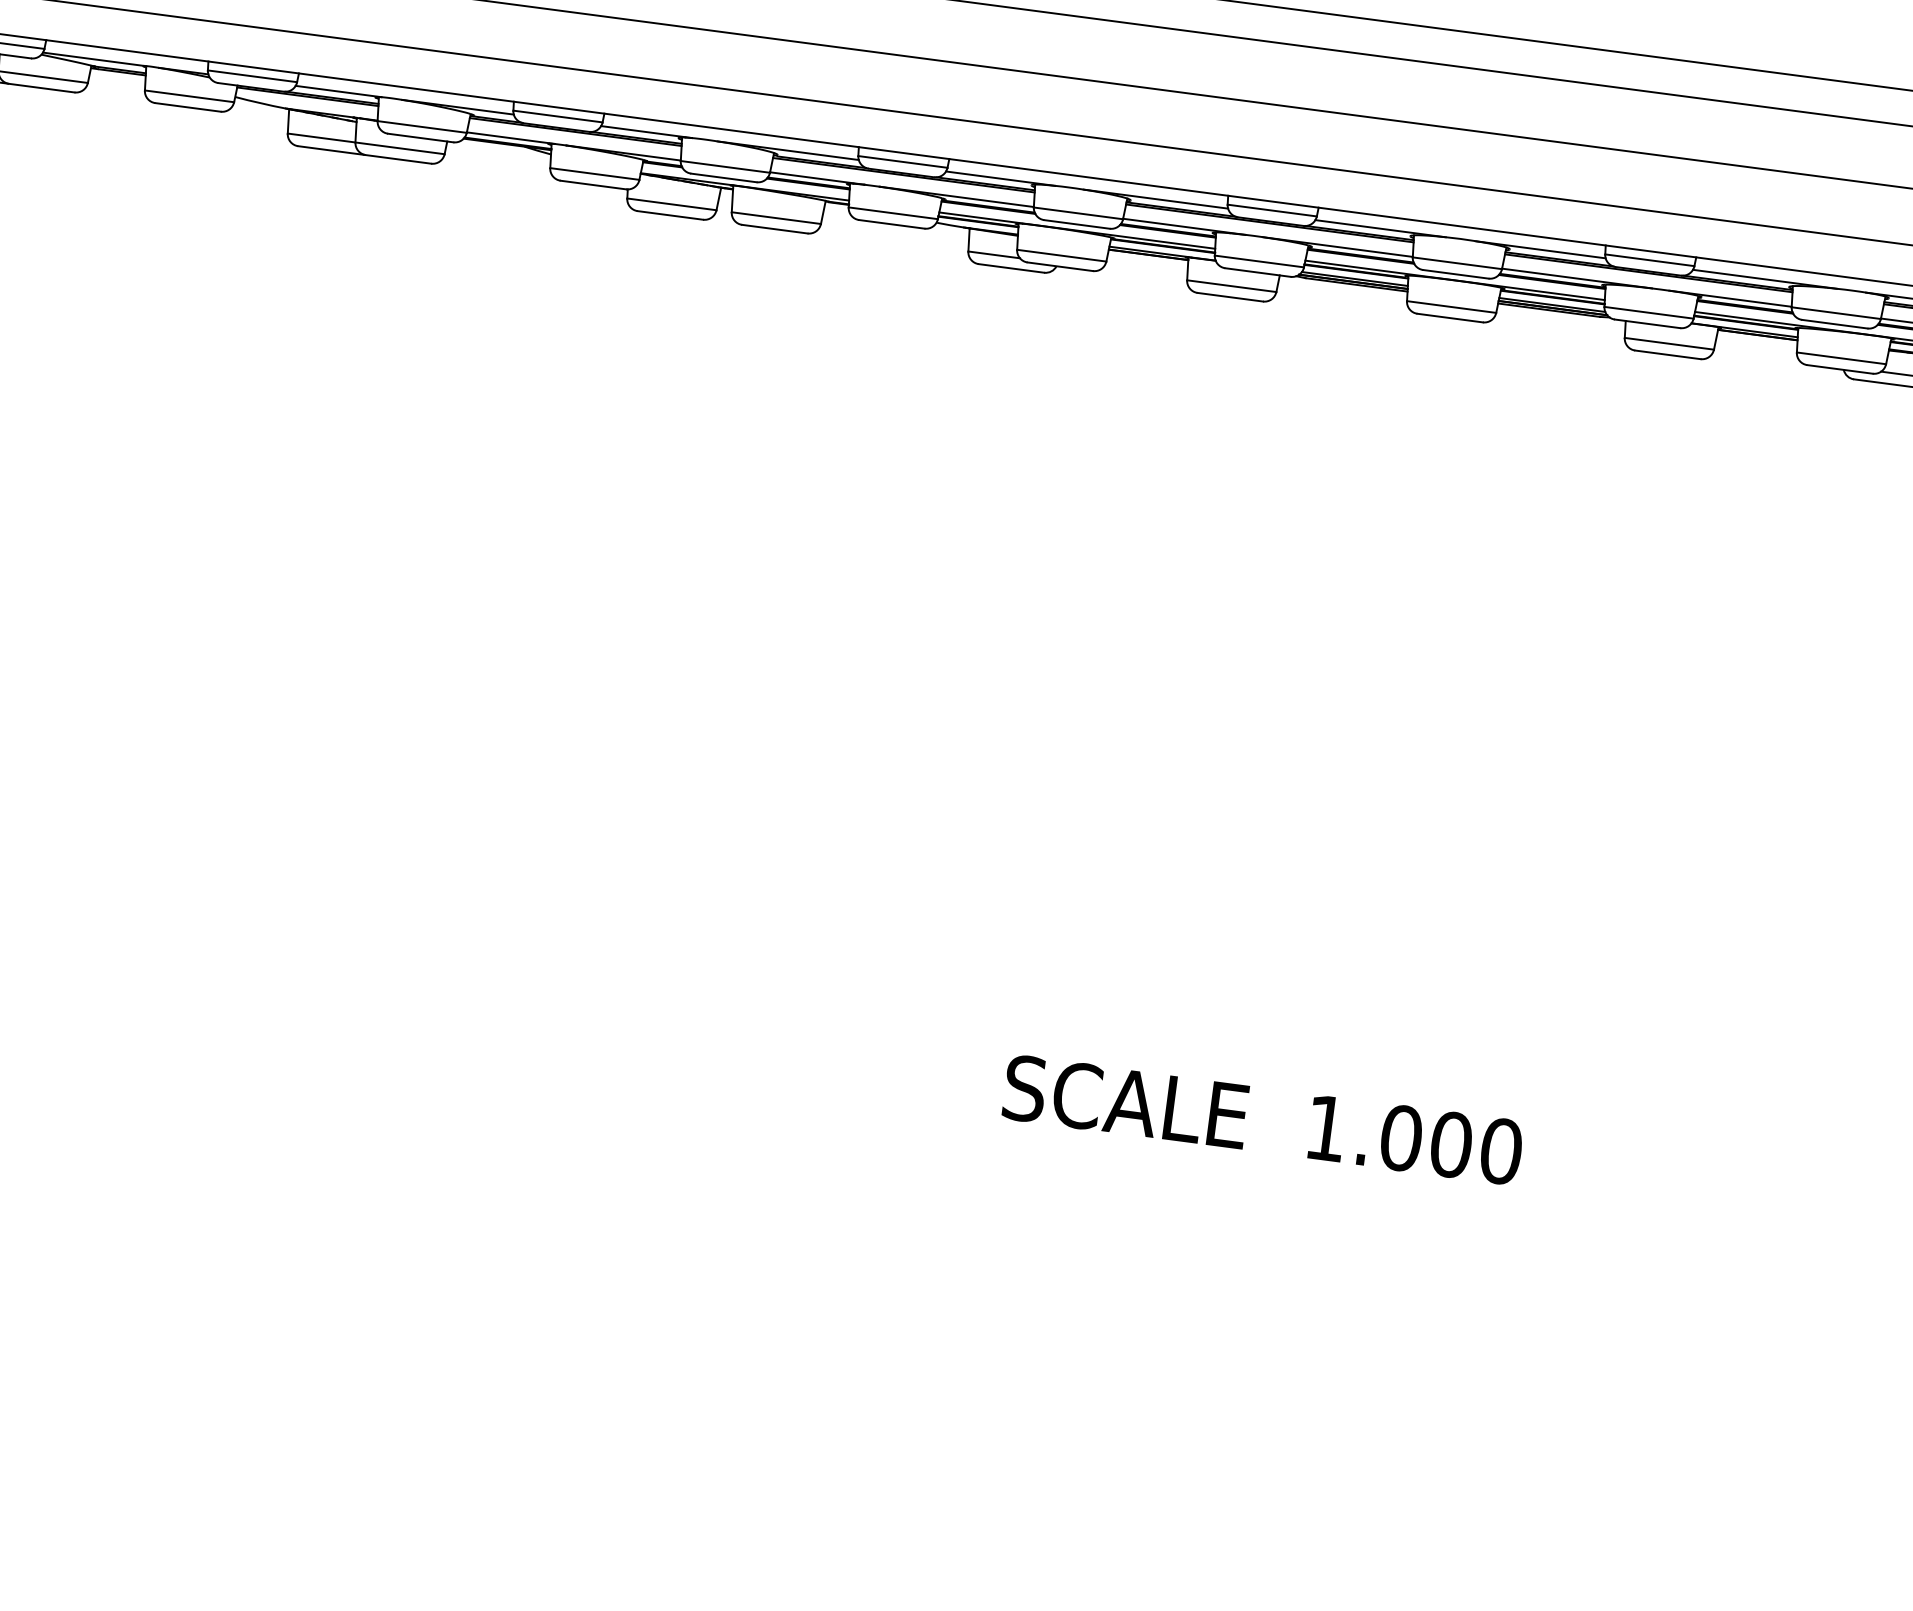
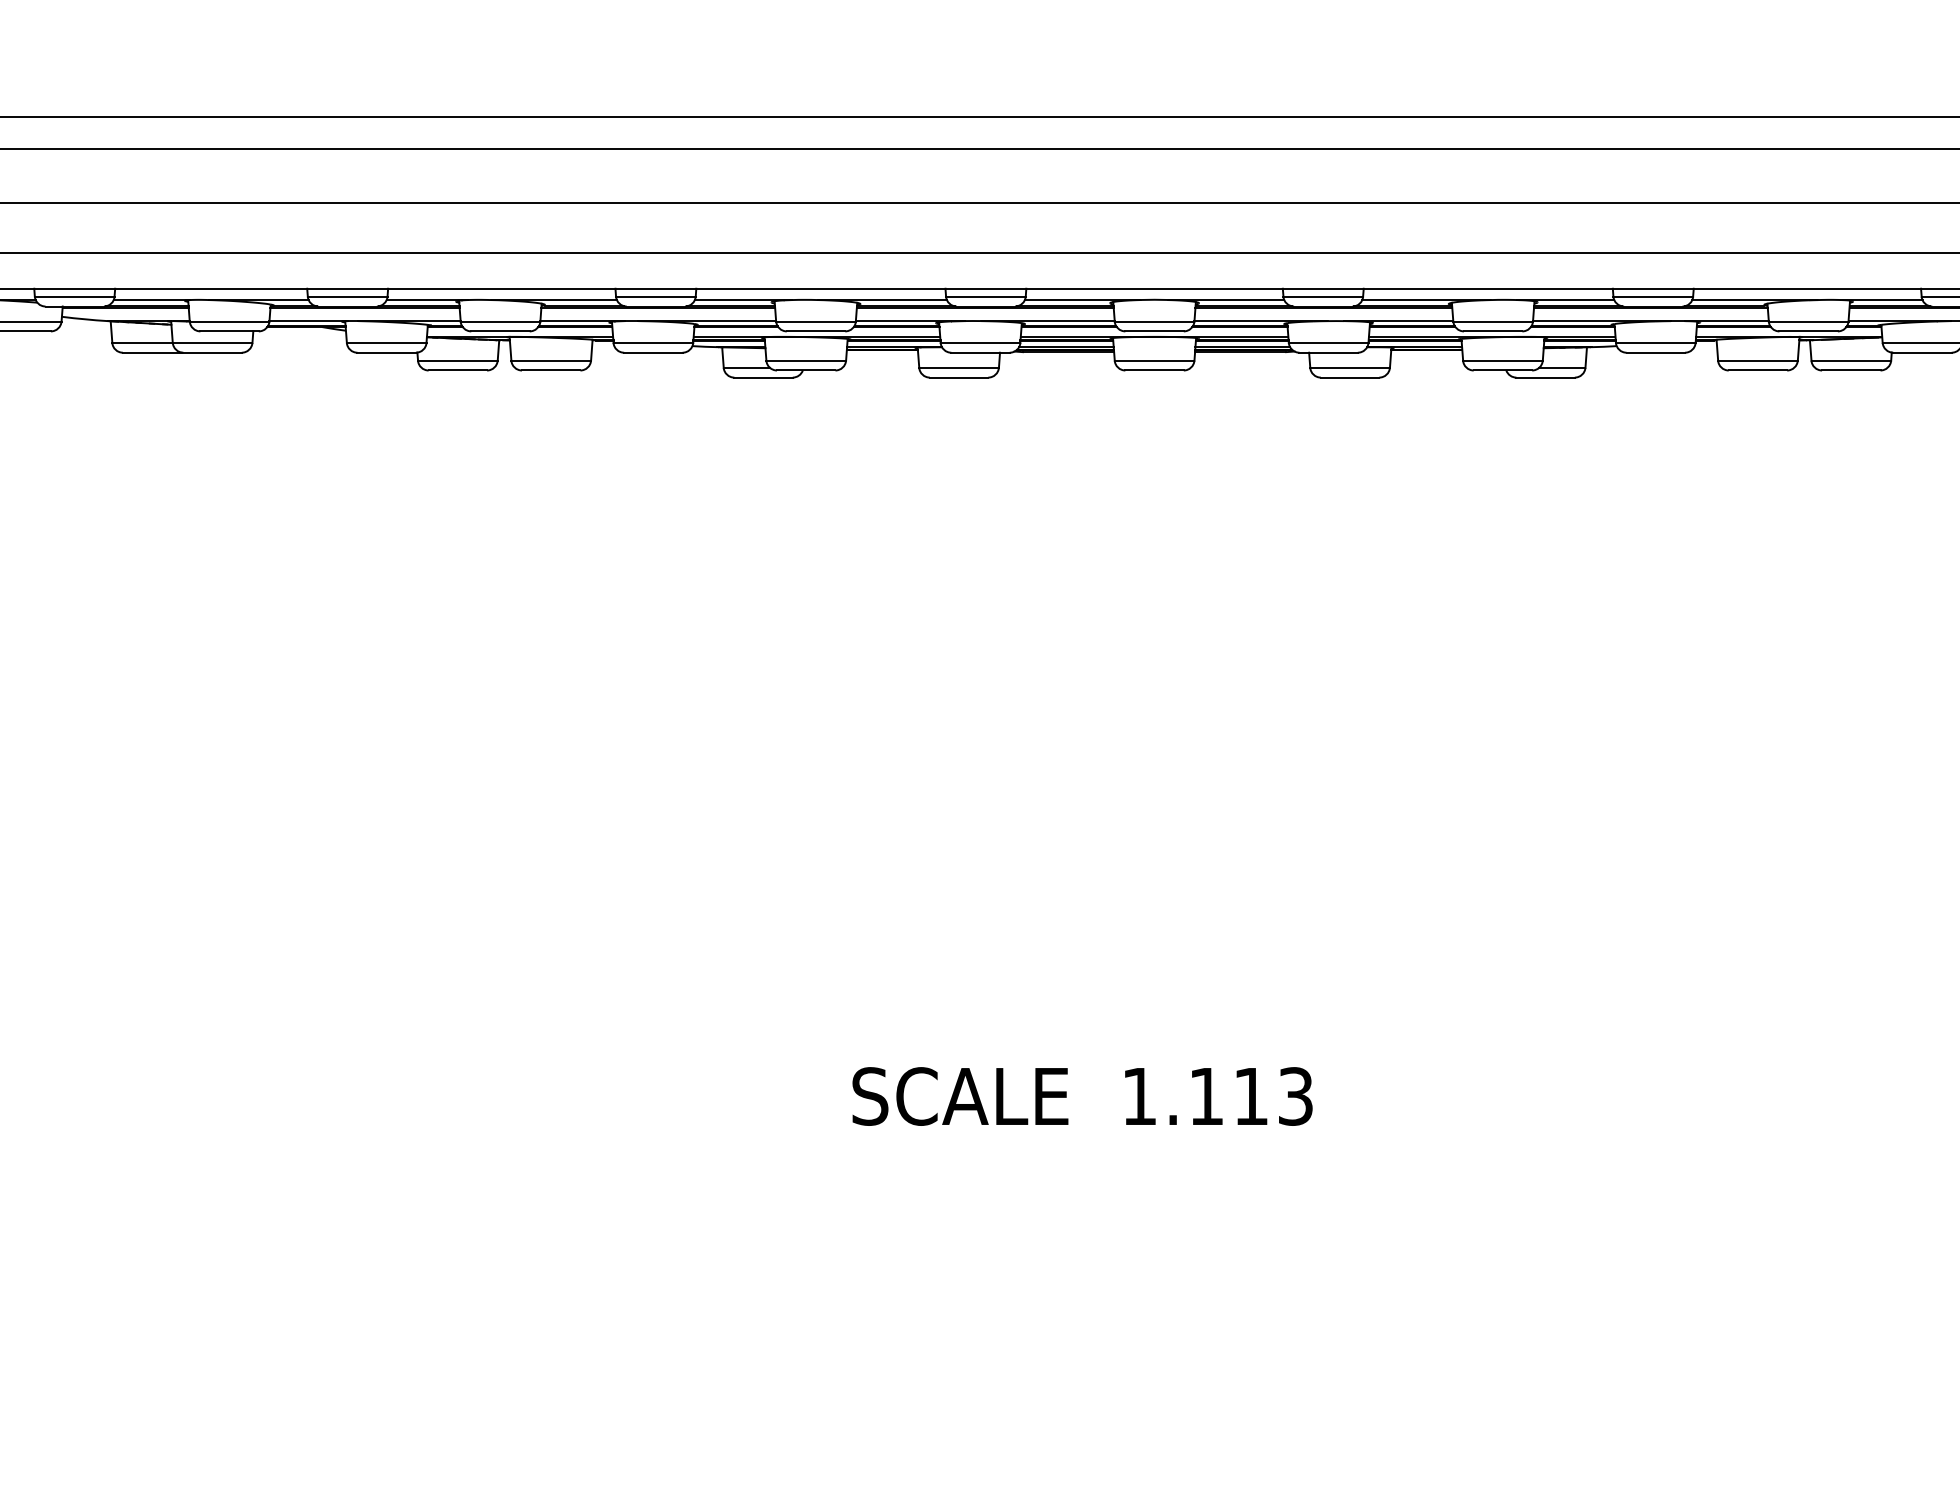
text: (1451, 1144) -> (1251, 1096), 1.000 -> 1.113

